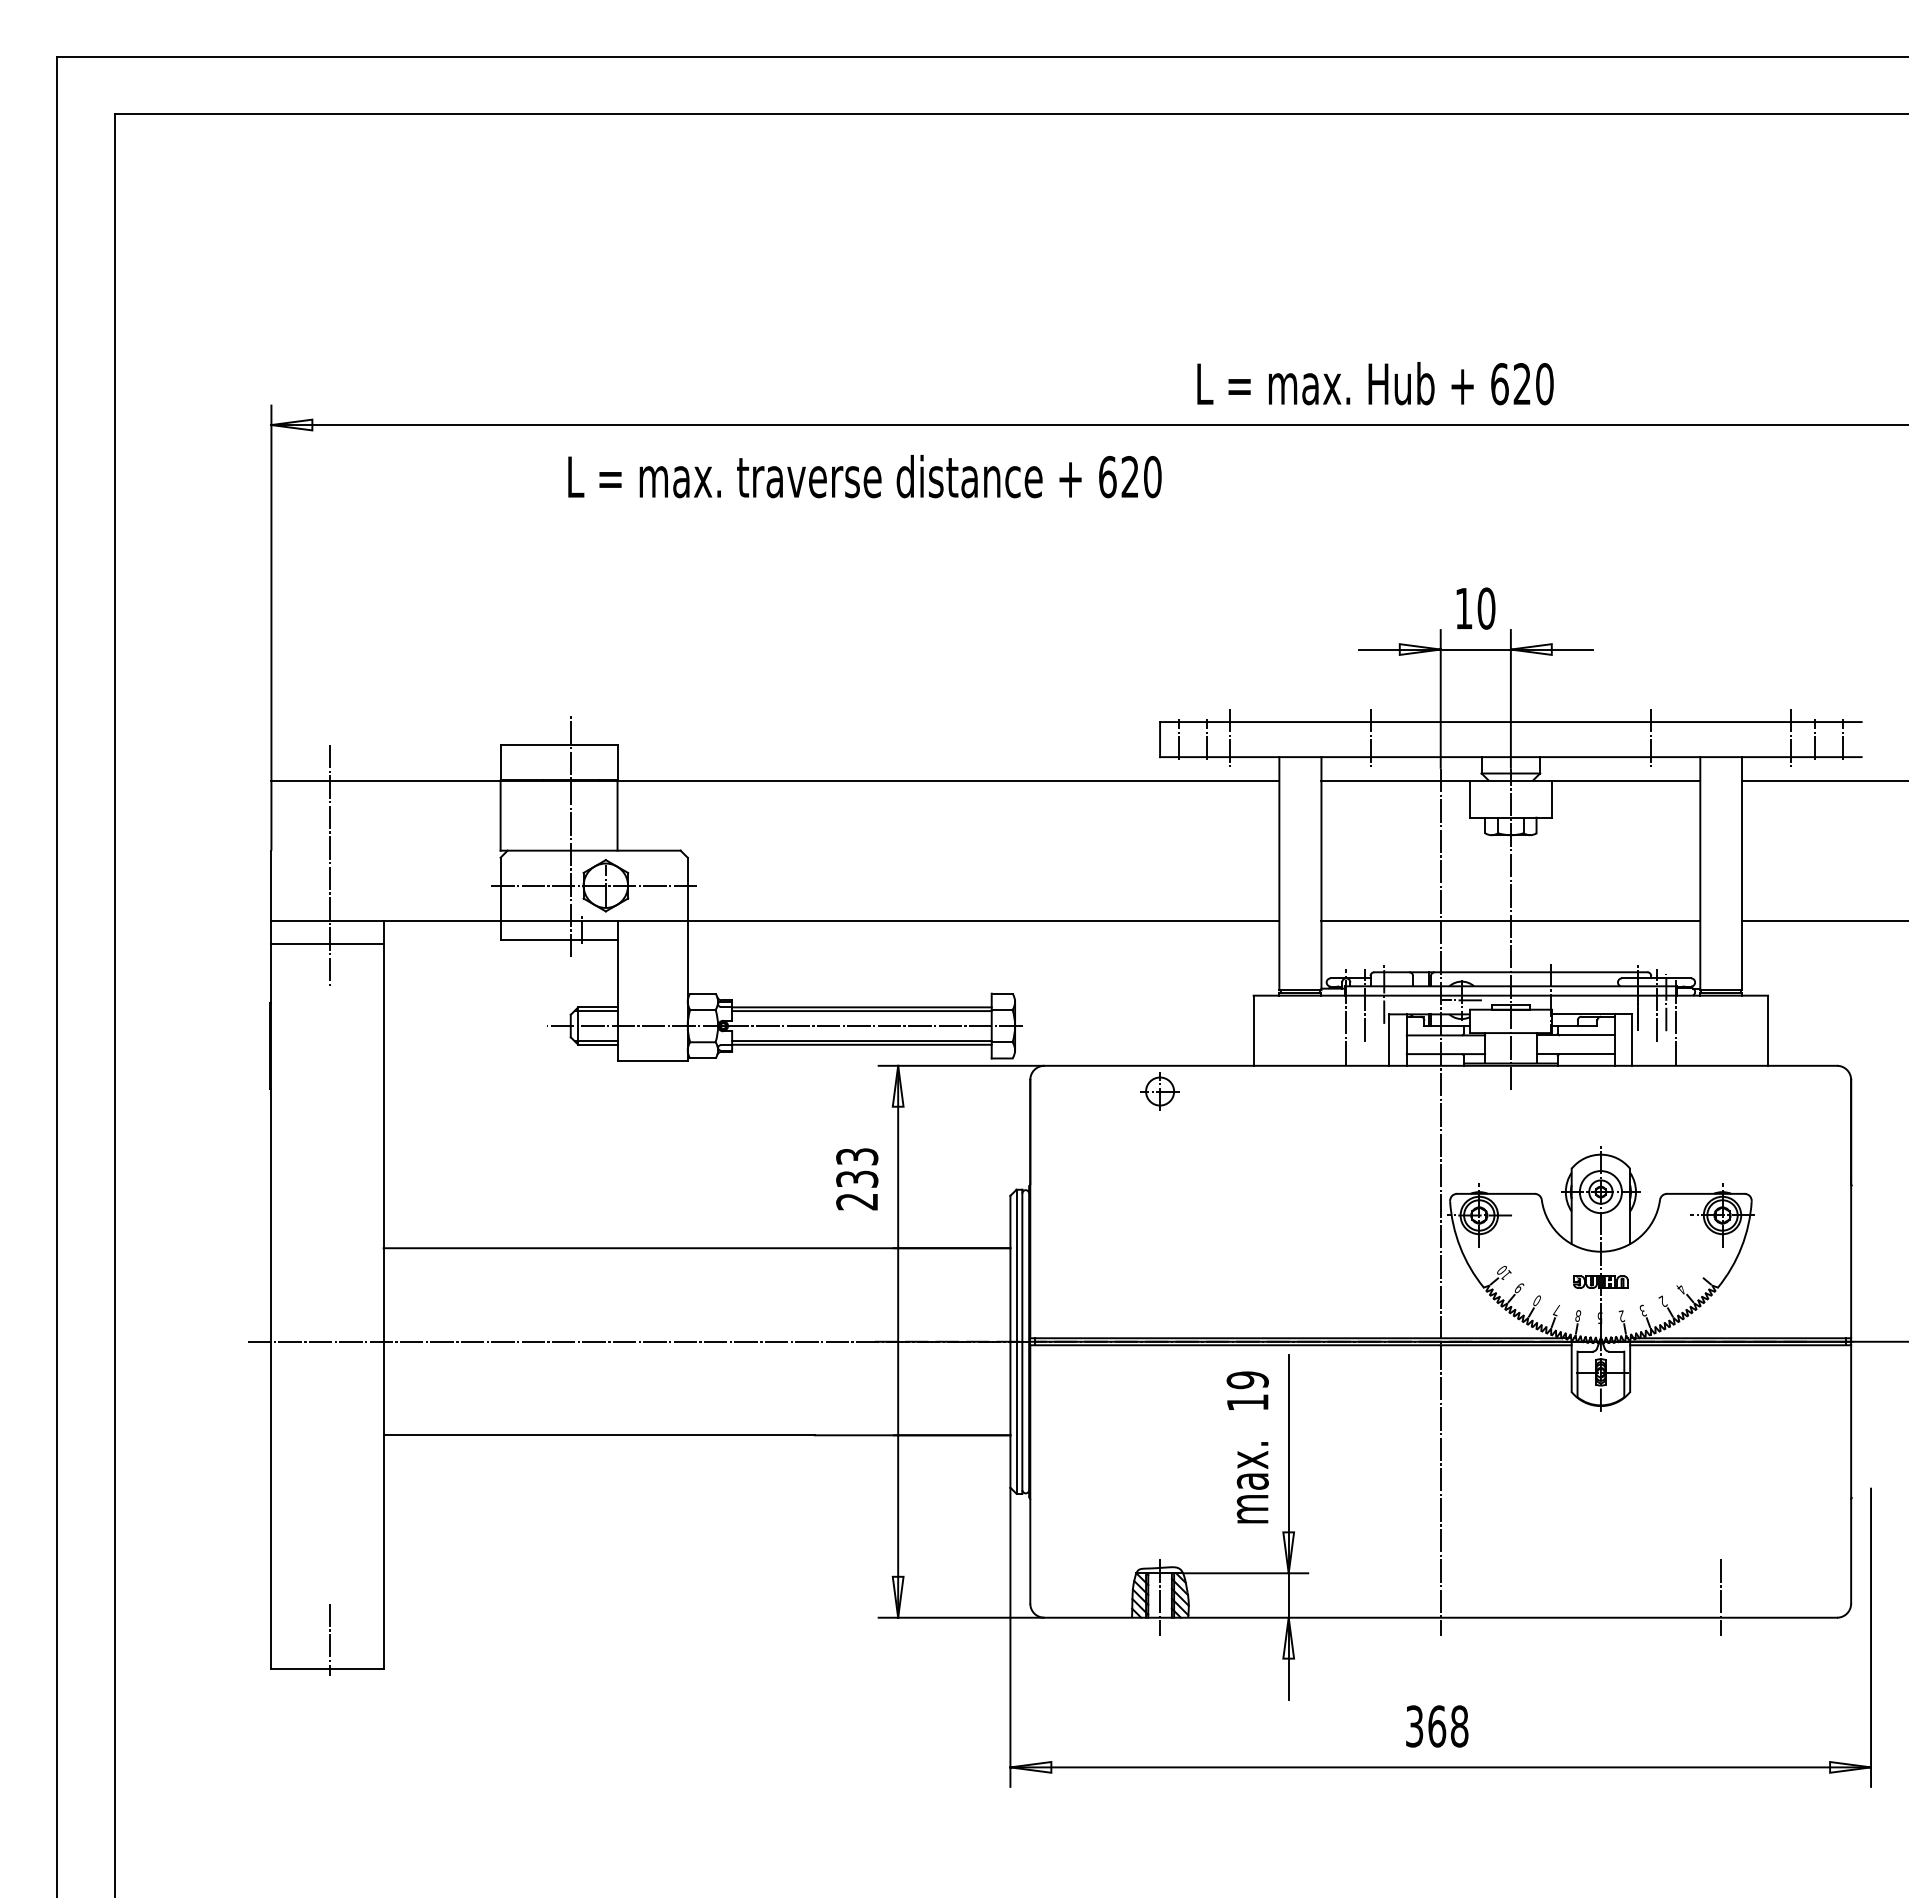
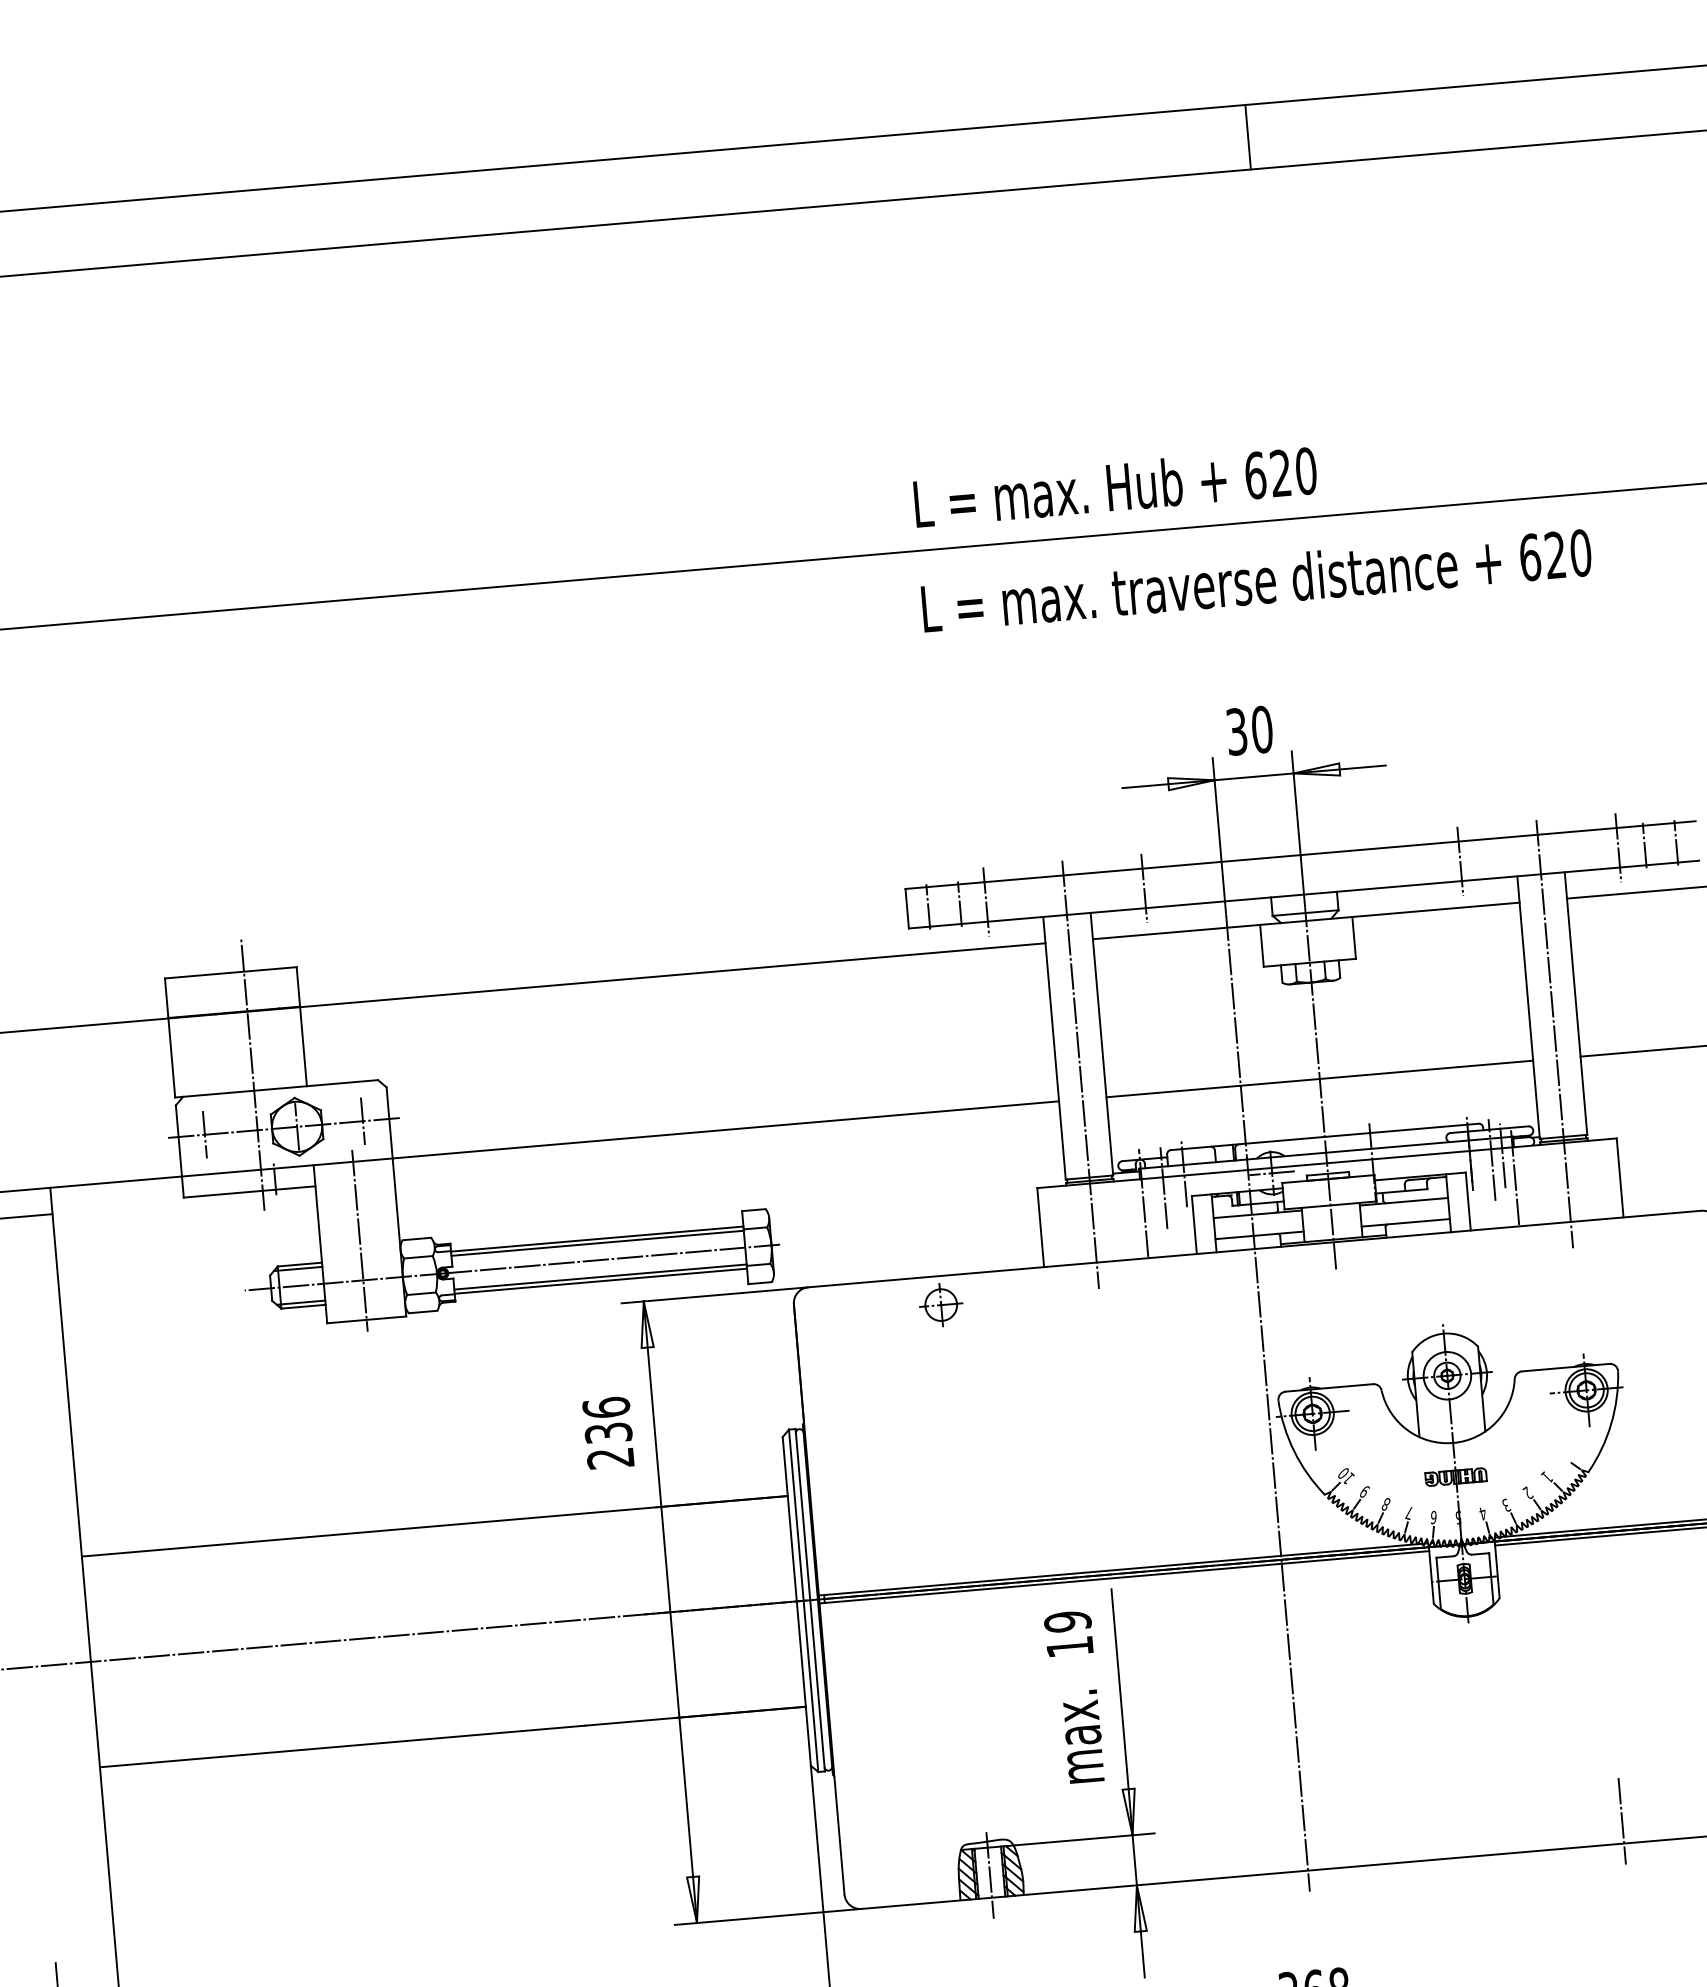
line: (1518, 85) -> (1247, 137), added
text: (864, 476) -> (1256, 580), moved
text: (1463, 608) -> (1236, 731), 10 -> 30
line: (524, 885) -> (205, 1134), added
line: (664, 885) -> (363, 1120), added
line: (1300, 898) -> (1080, 1074), added
line: (1721, 898) -> (1554, 1033), added
line: (652, 990) -> (359, 1240), added
text: (857, 1156) -> (606, 1407), 233 -> 236
text: (1680, 1288) -> (1546, 1476), 4 -> 1
text: (1537, 1300) -> (1386, 1504), 0 -> 8
text: (1578, 1315) -> (1434, 1516), 8 -> 6
text: (1621, 1316) -> (1482, 1513), 2 -> 4

